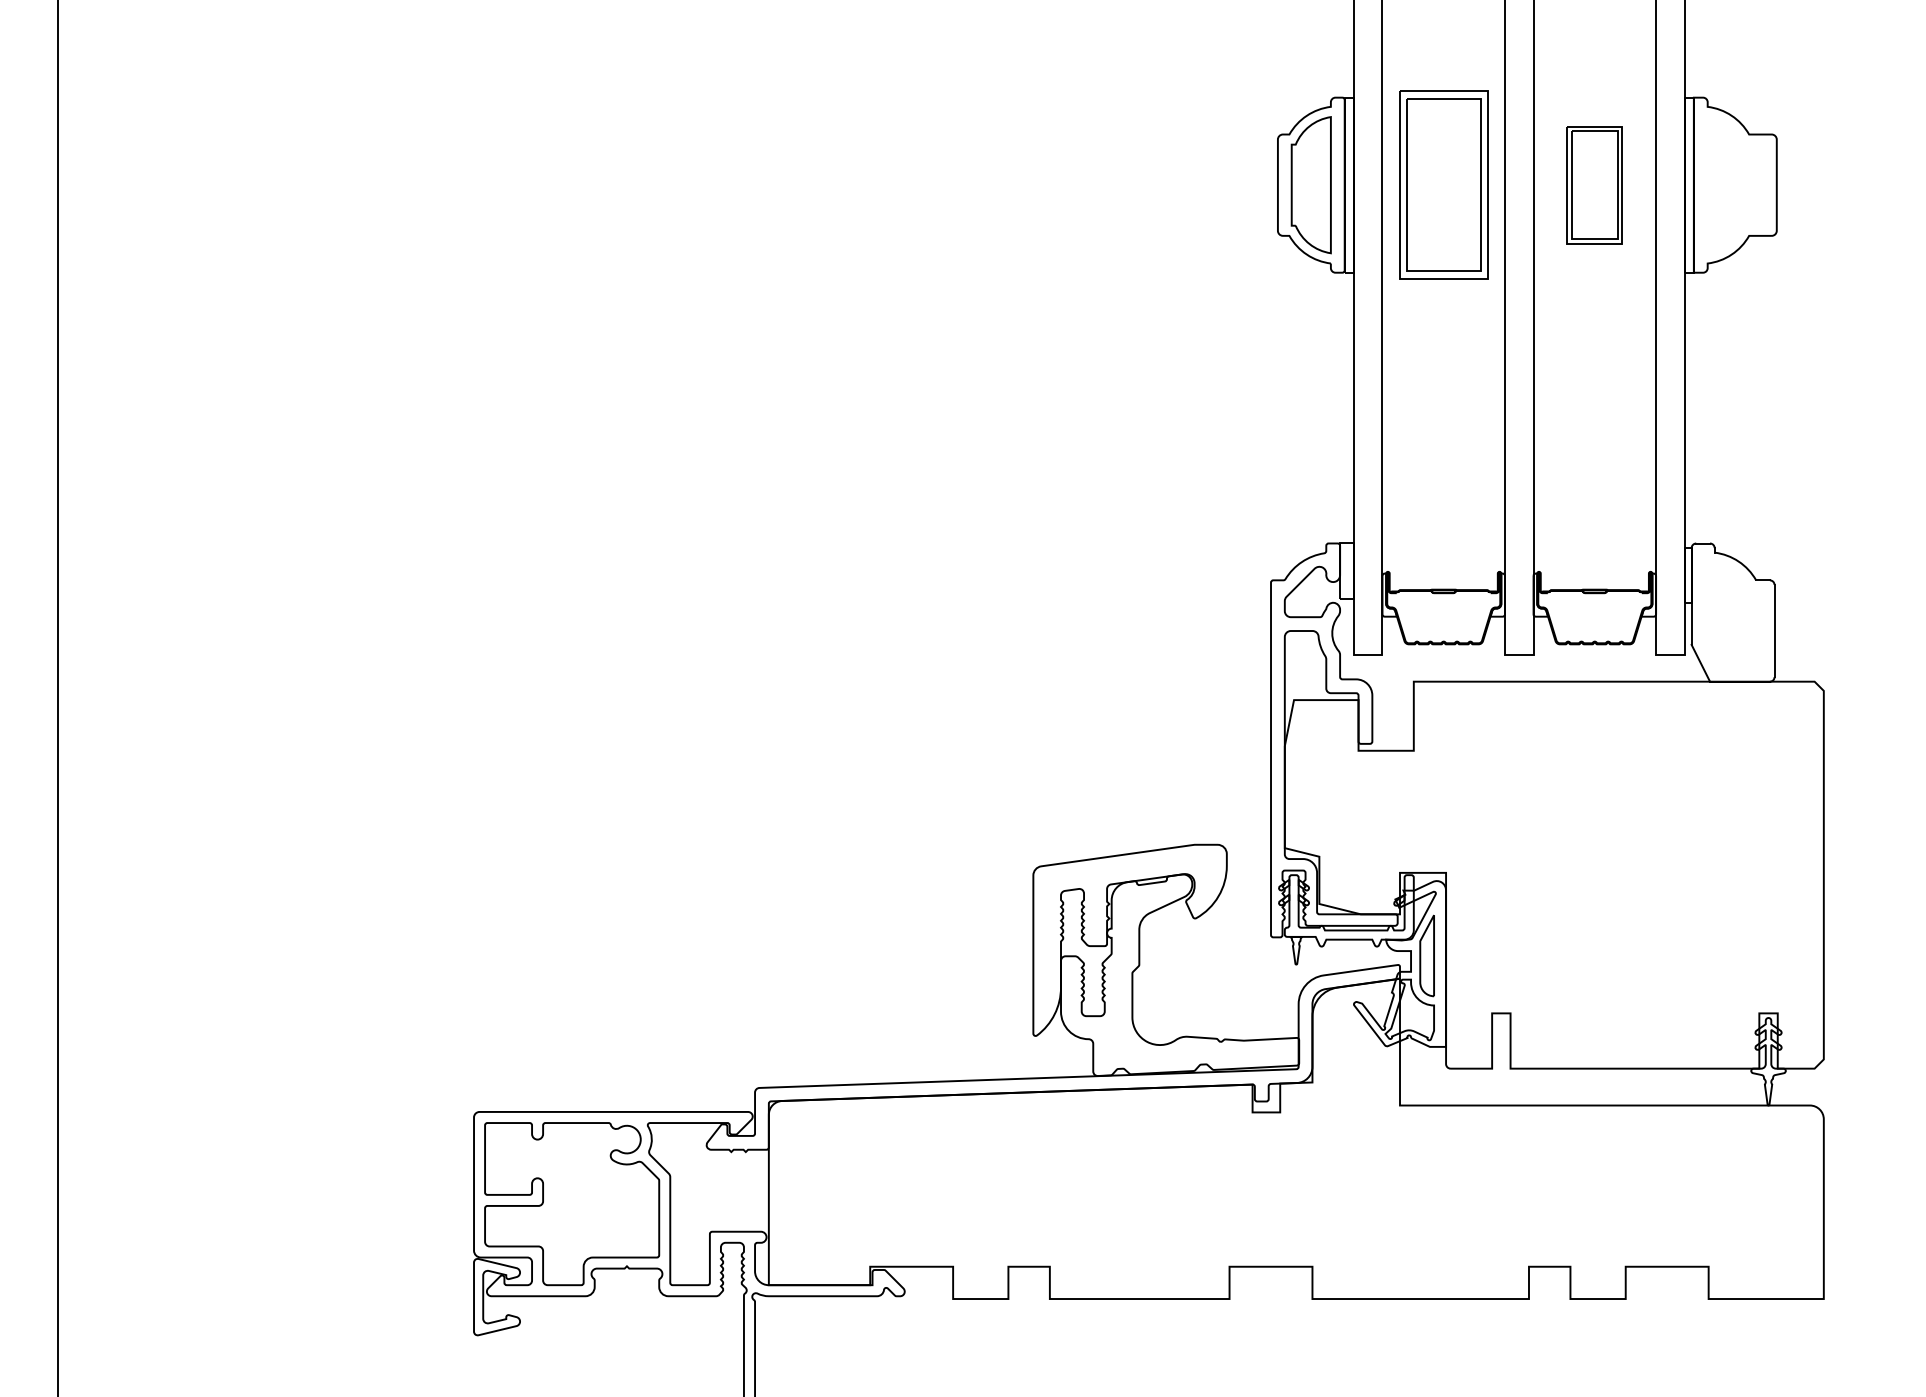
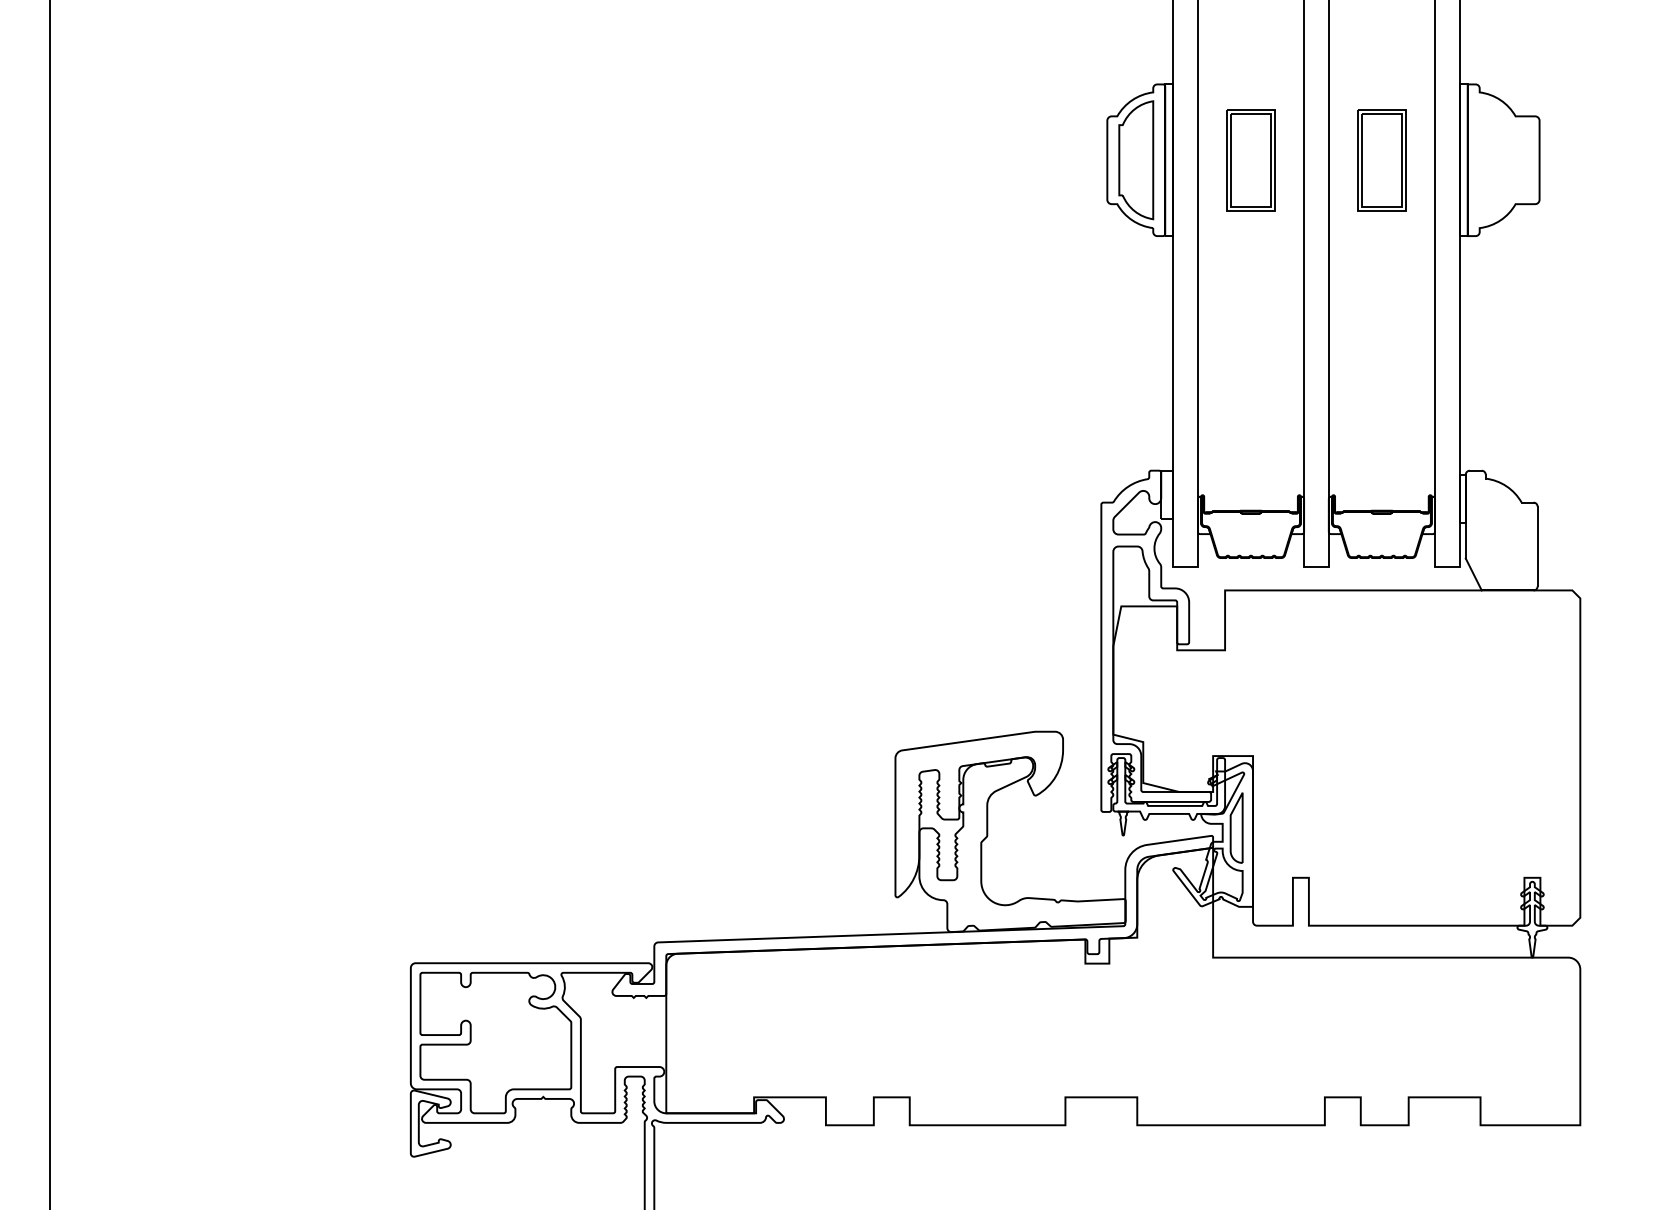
part: (1443, 185) -> (1250, 160), size x0.62

